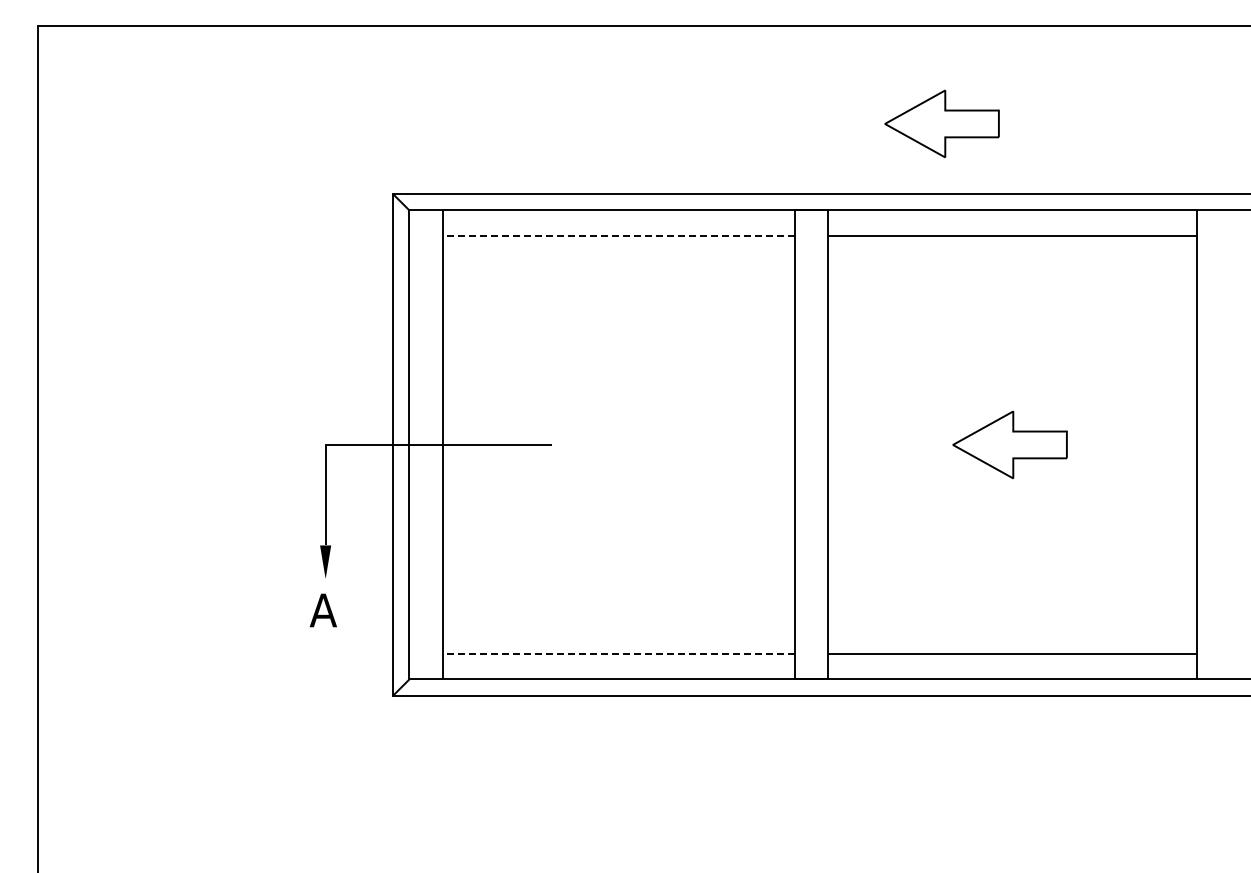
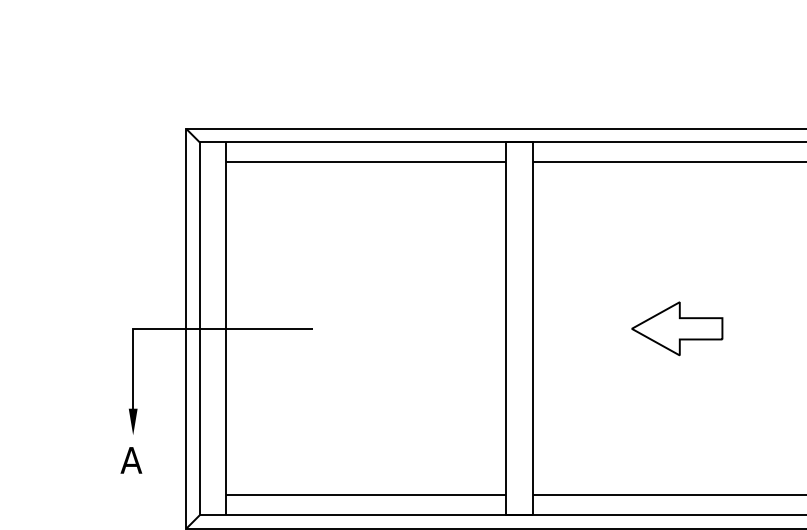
part: (941, 123) -> (622, 73), removed
line: (618, 235) -> (365, 162), dashed -> solid
line: (618, 654) -> (365, 495), dashed -> solid

